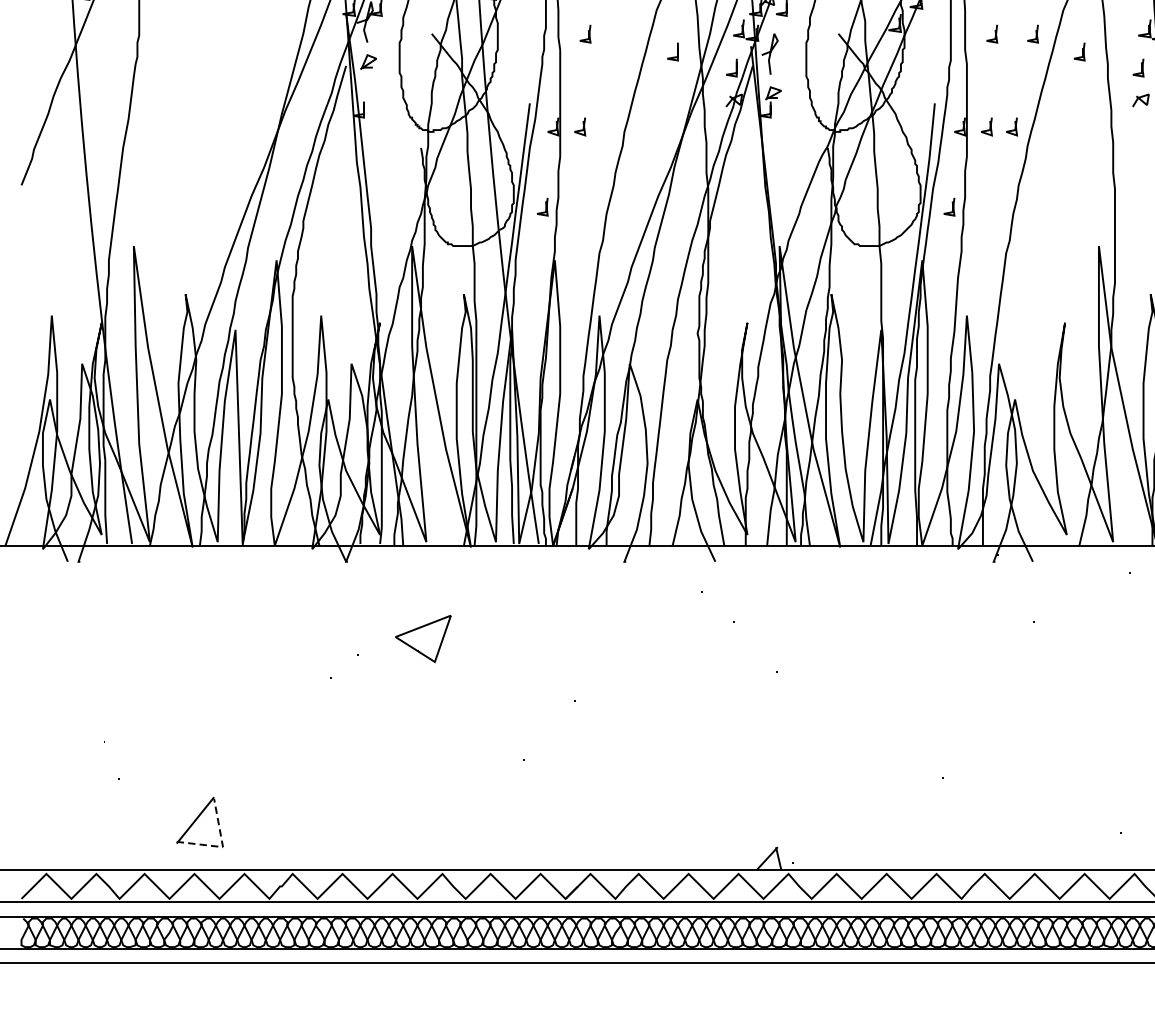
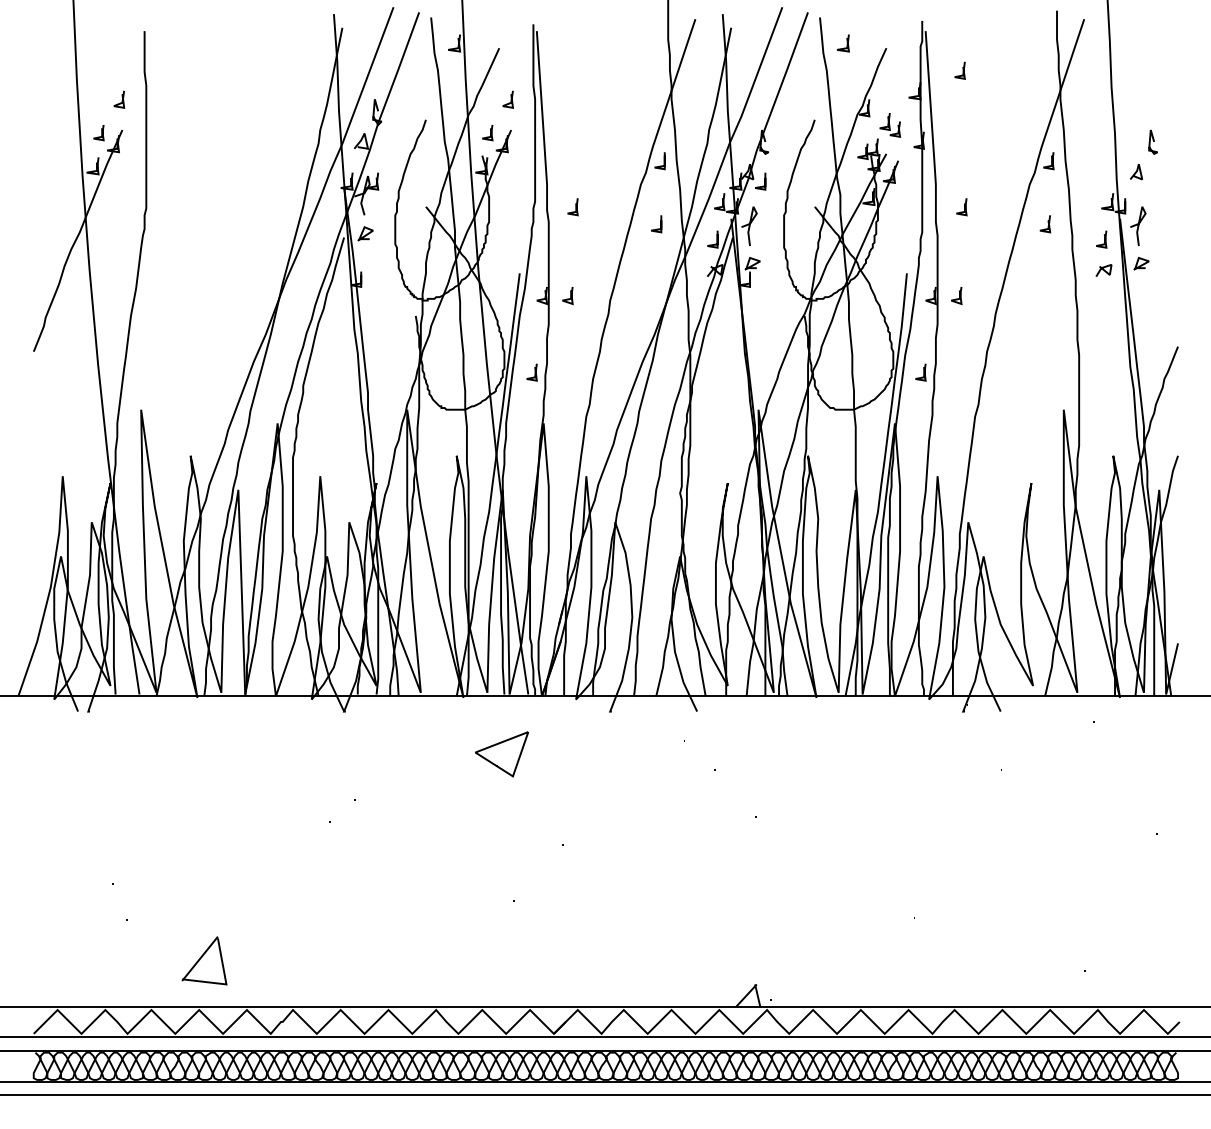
line: (1035, 34) -> (1003, 207), removed
line: (1011, 129) -> (980, 298), removed
part: (422, 639) -> (501, 754), moved
line: (223, 846) -> (226, 983), dashed -> solid

